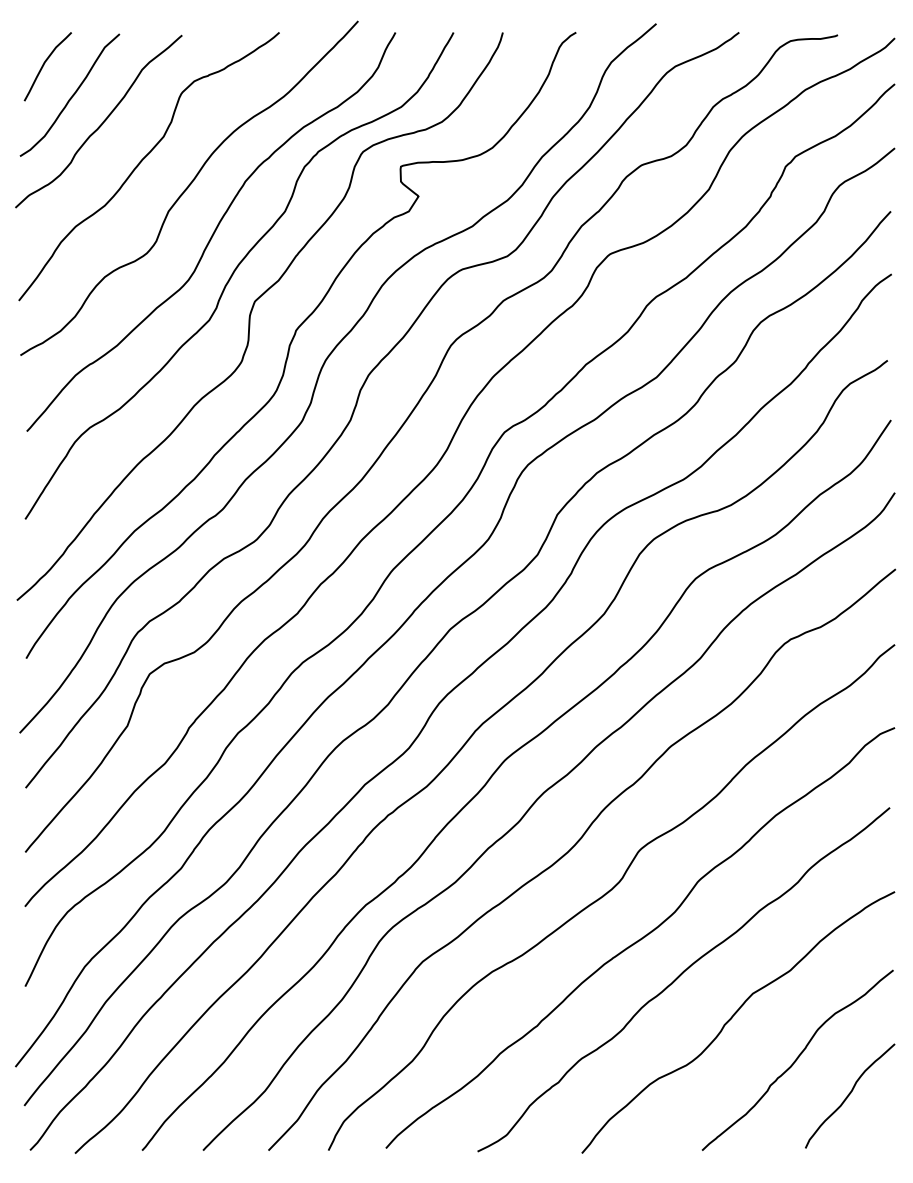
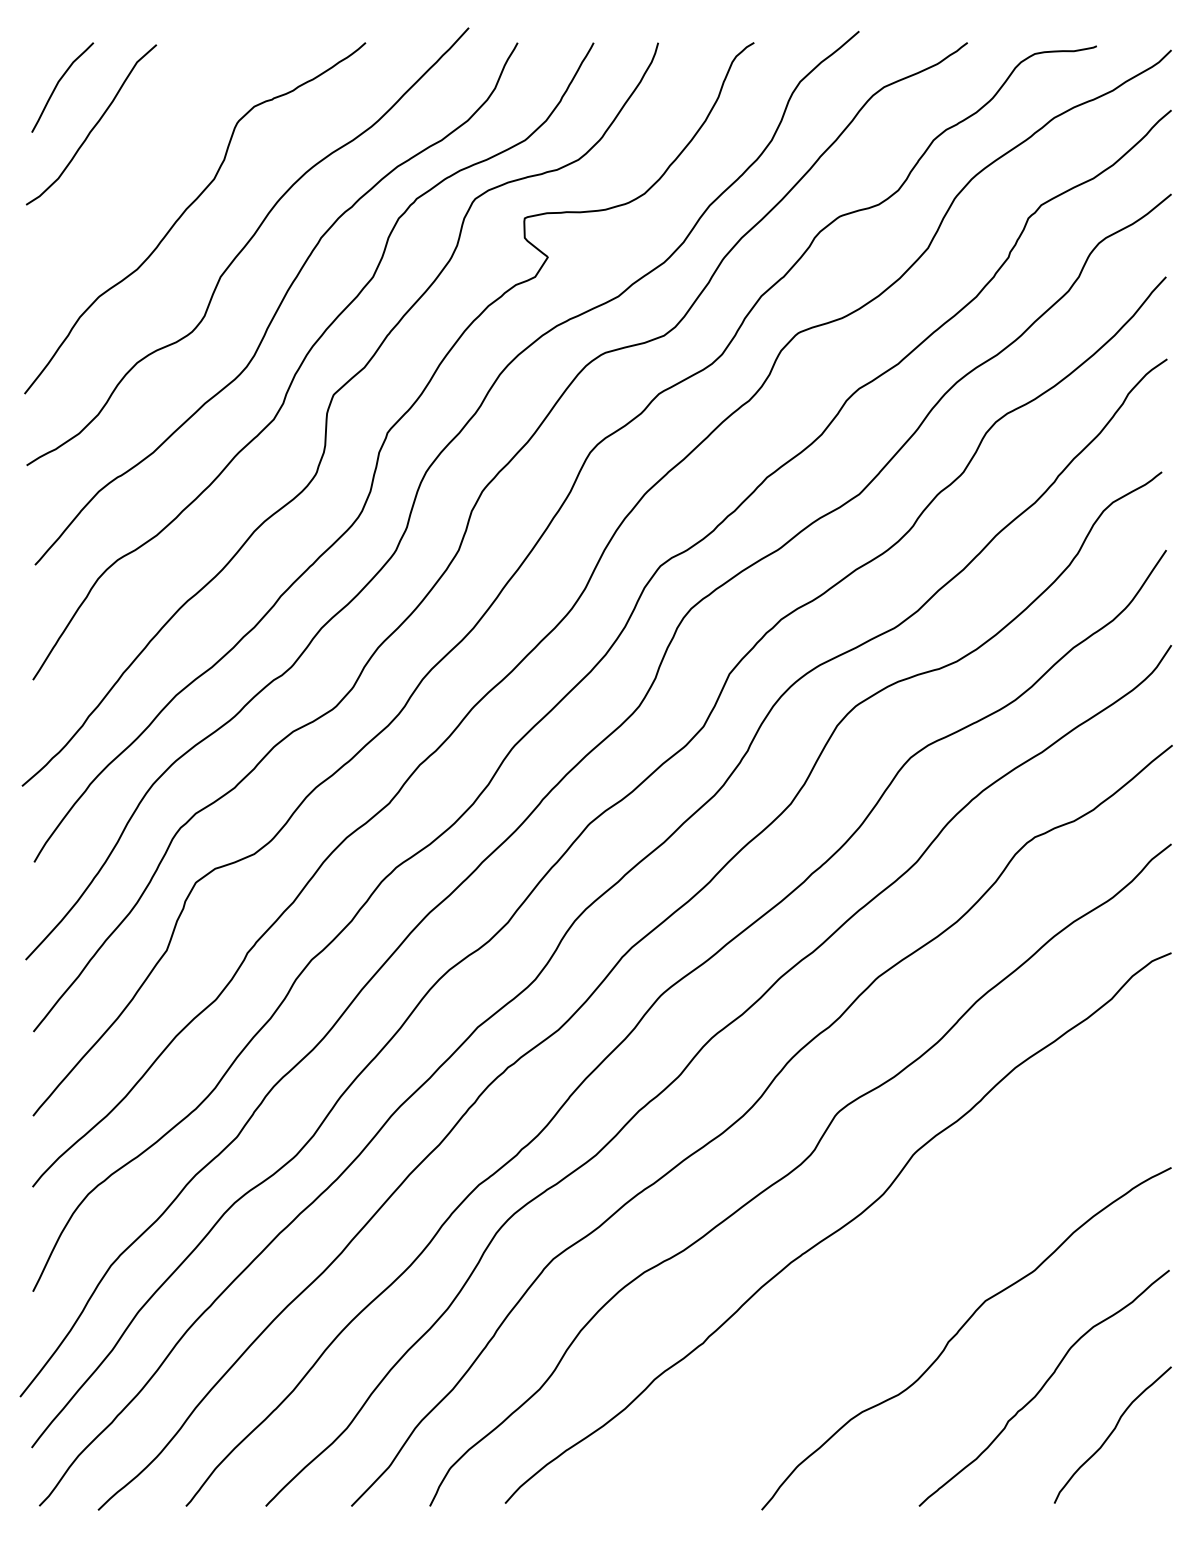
curve: (101, 123) -> (132, 162), removed
curve: (681, 975) -> (891, 1277), removed

